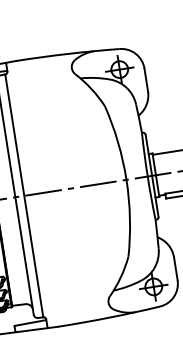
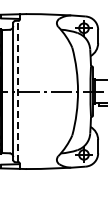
line: (24, 195) -> (18, 91), solid -> dashed

